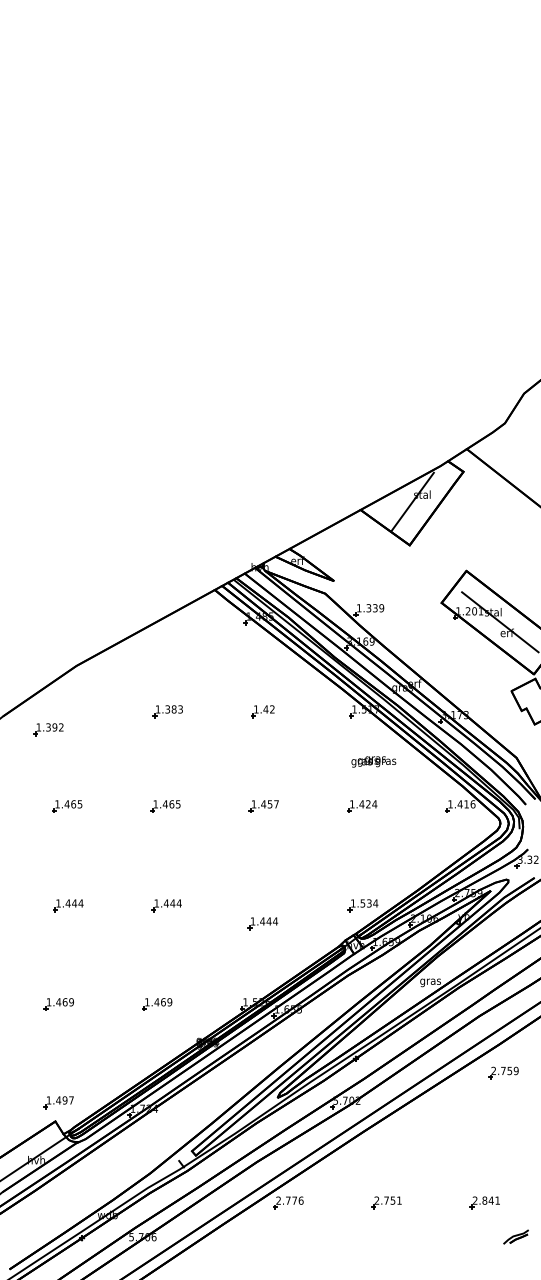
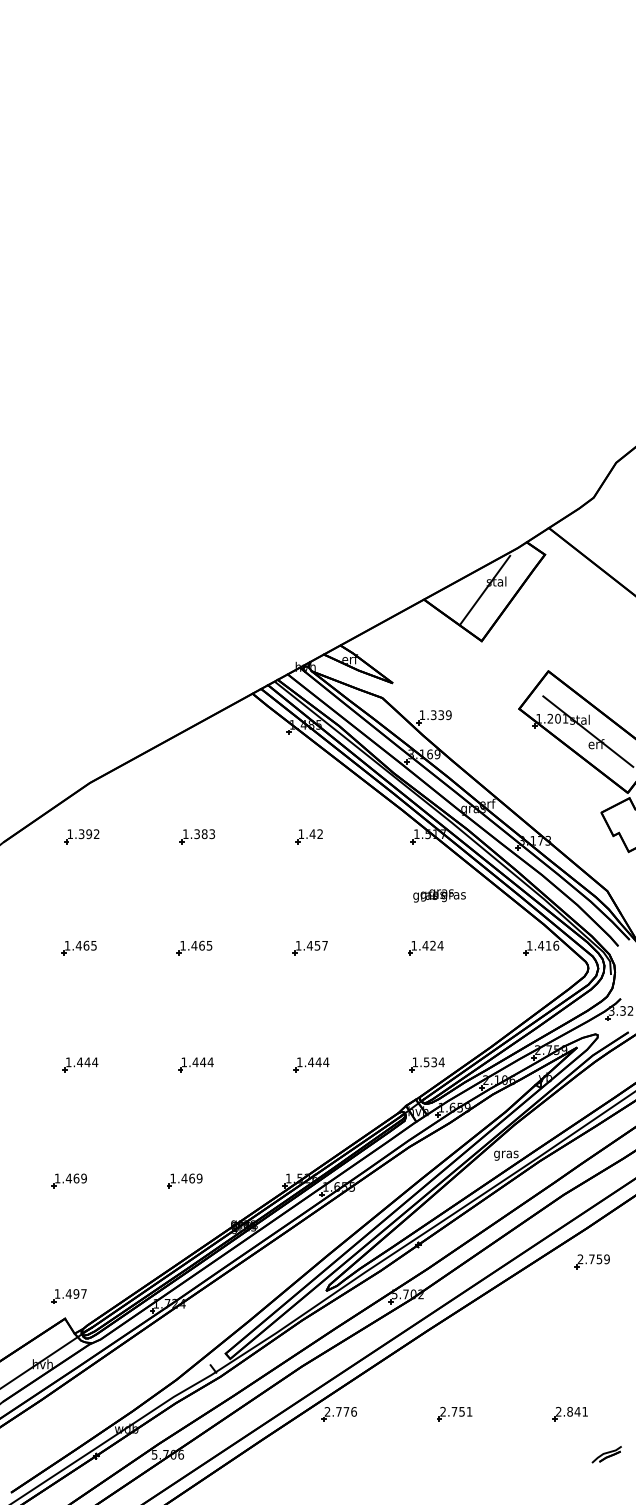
part: (48, 729) -> (81, 836), moved
part: (262, 923) -> (310, 1064), moved

